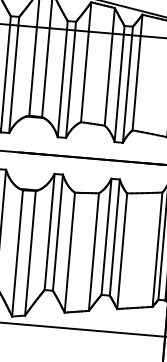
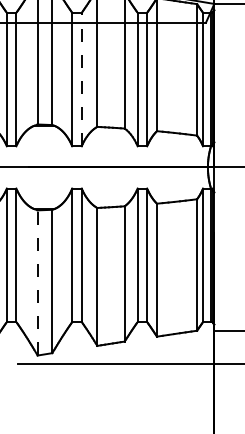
line: (70, 79) -> (81, 79), solid -> dashed
line: (17, 253) -> (37, 282), solid -> dashed

